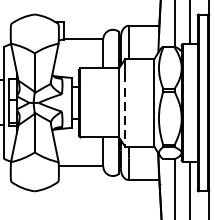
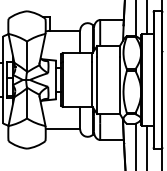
line: (125, 111) -> (97, 86), dashed -> solid

